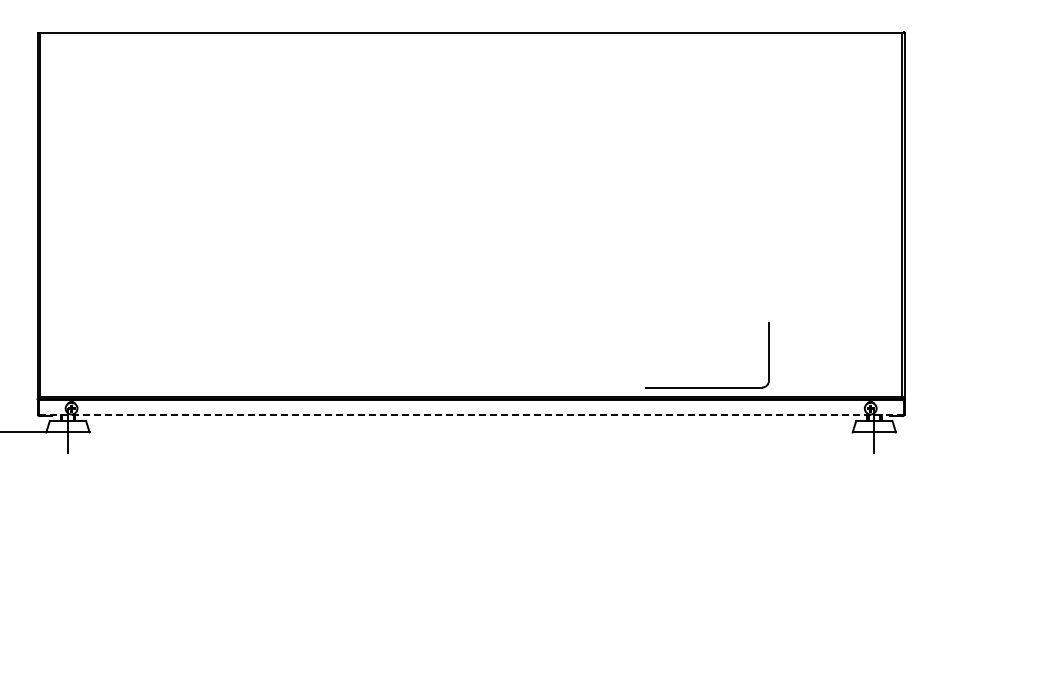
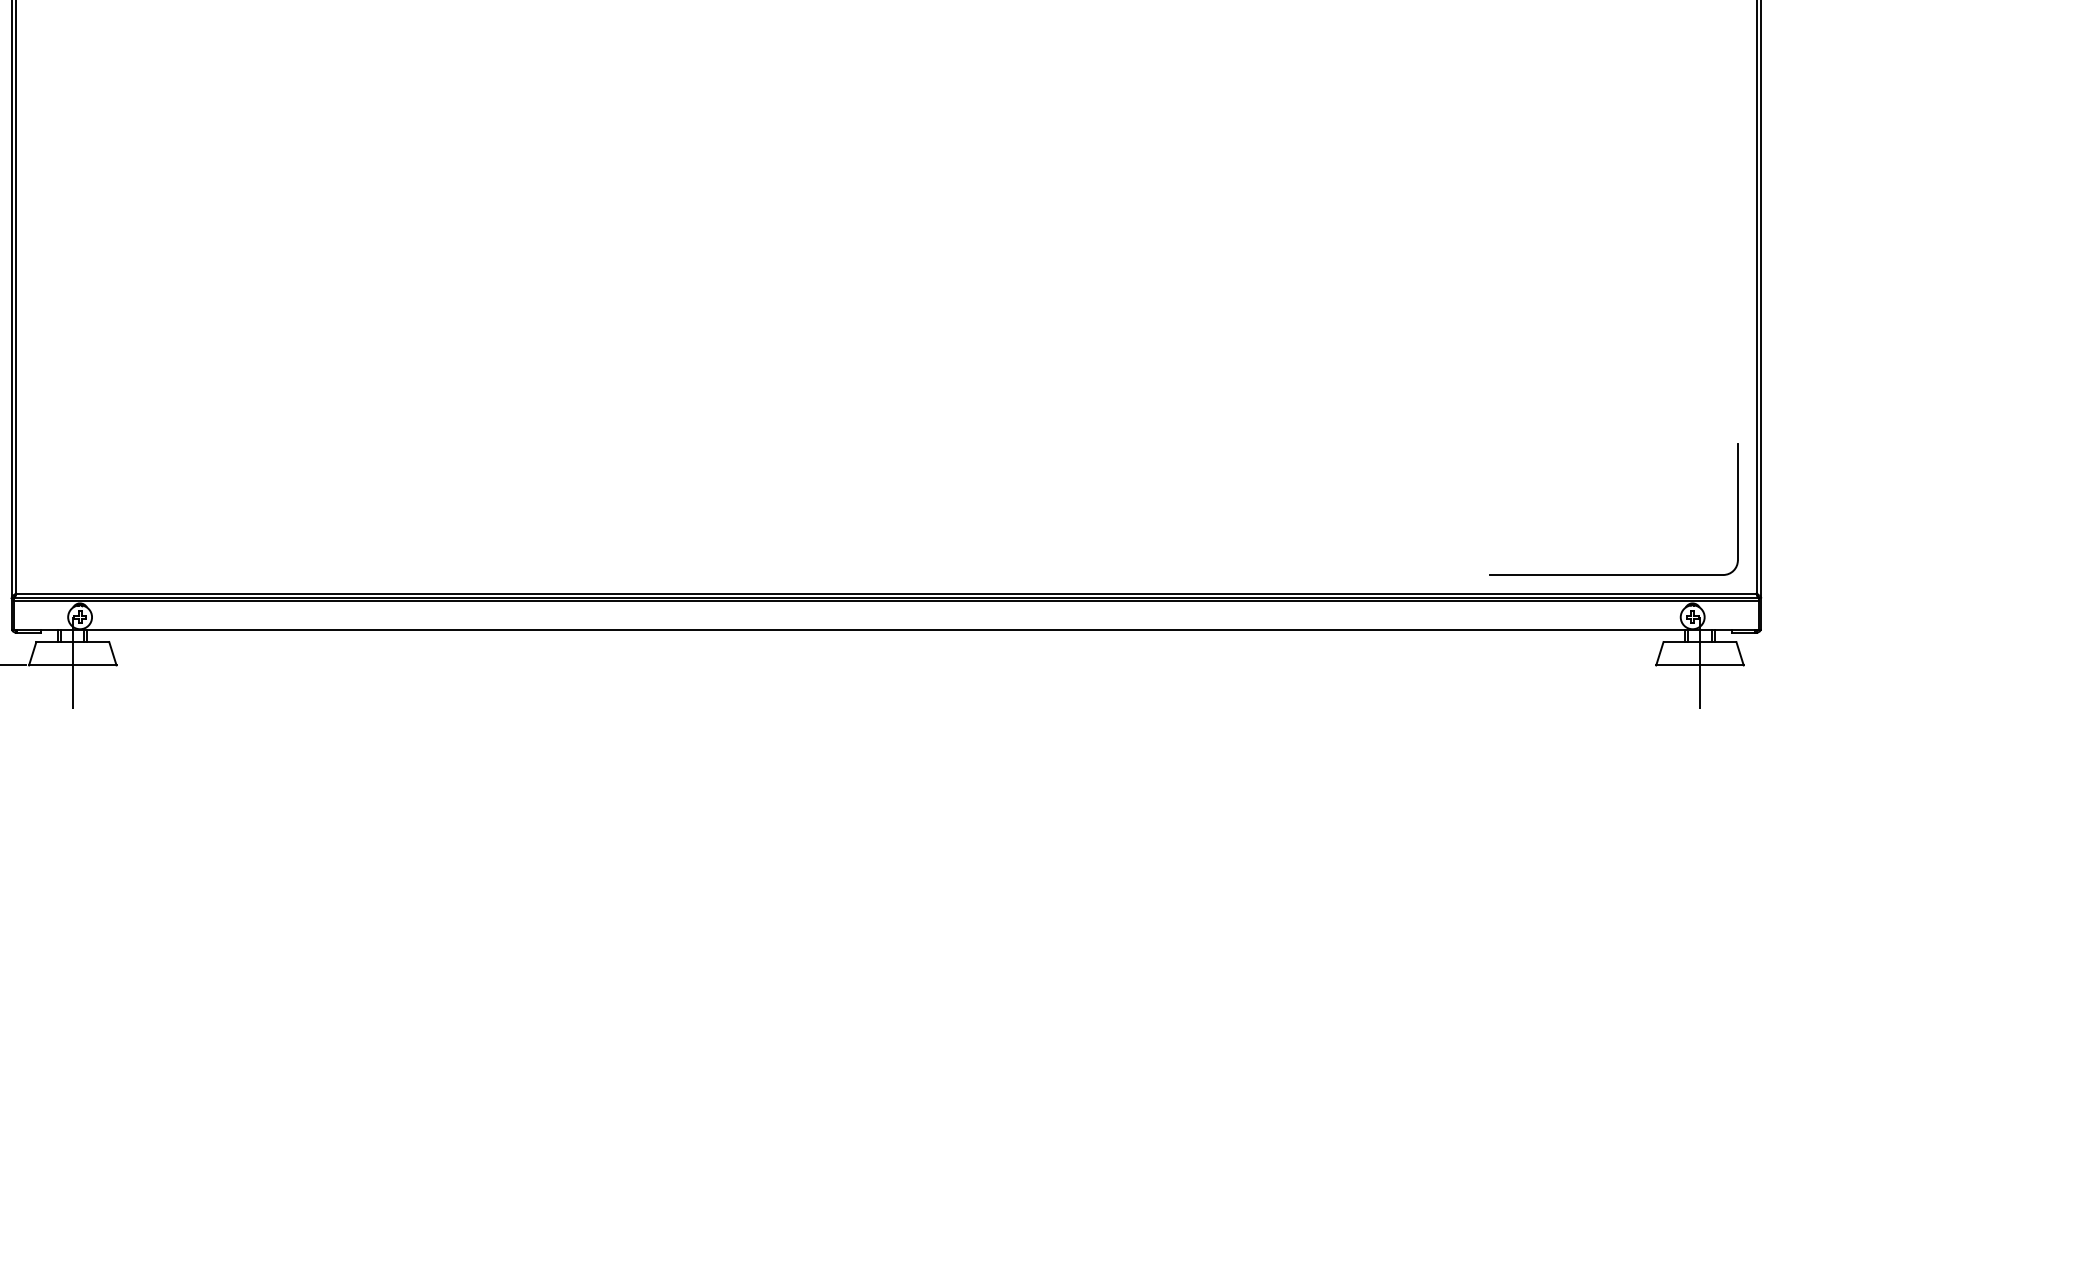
part: (707, 387) -> (1613, 574), moved
line: (471, 415) -> (887, 631), dashed -> solid

